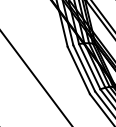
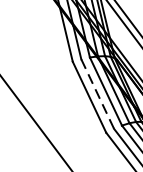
line: (84, 68) -> (98, 94), solid -> dashed

